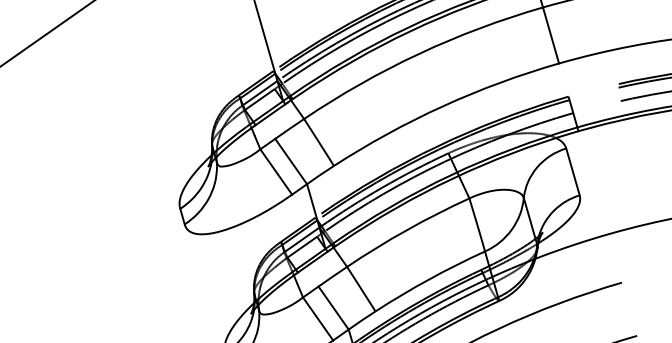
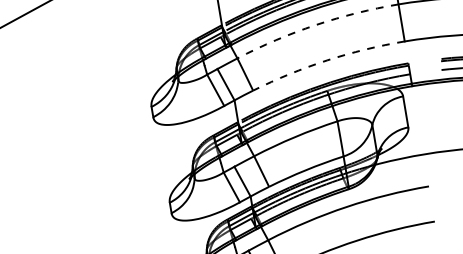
arc: (418, 54) -> (315, 25), solid -> dashed
arc: (443, 106) -> (327, 60), solid -> dashed

